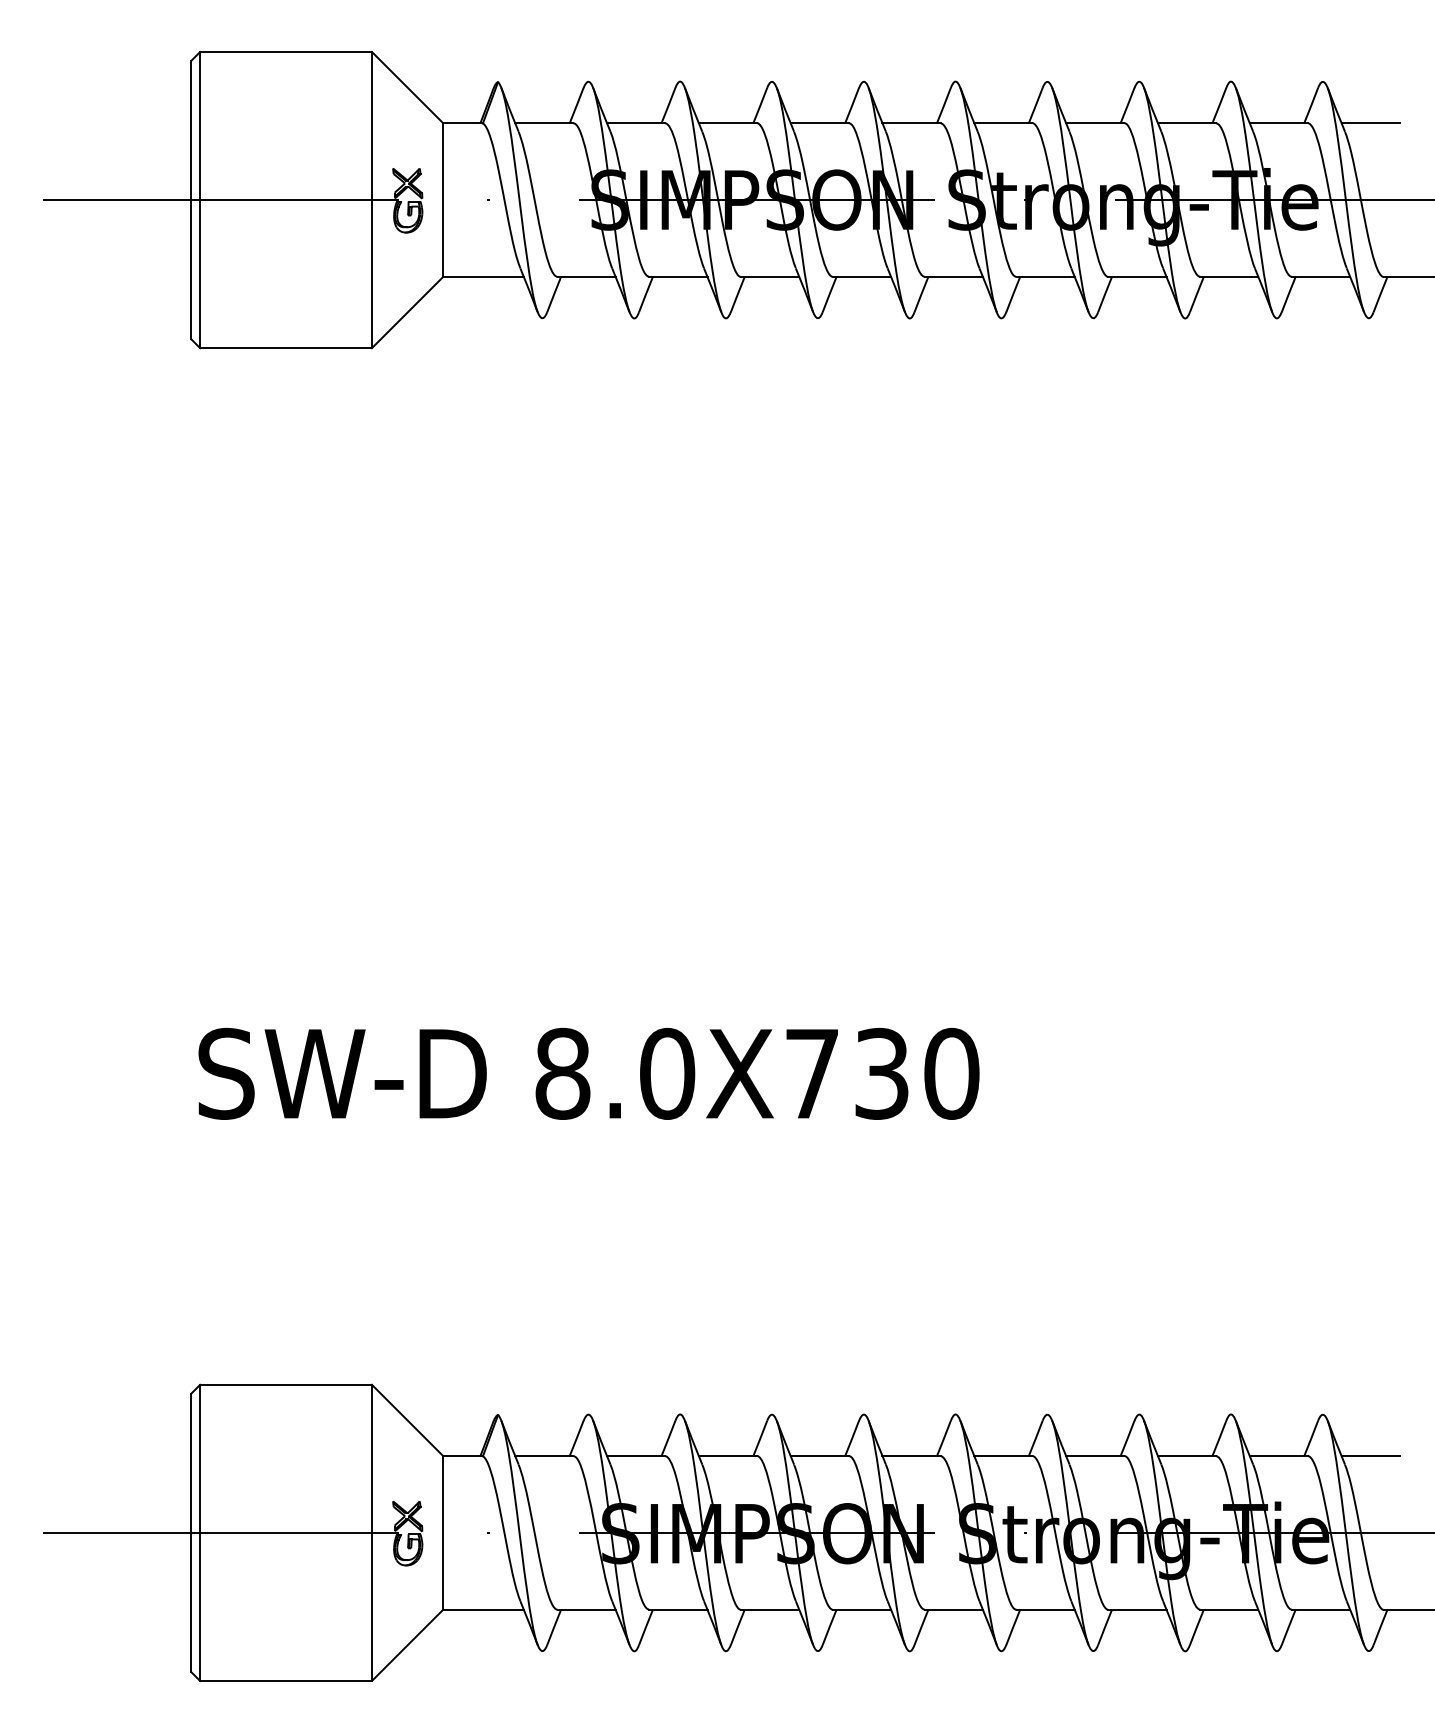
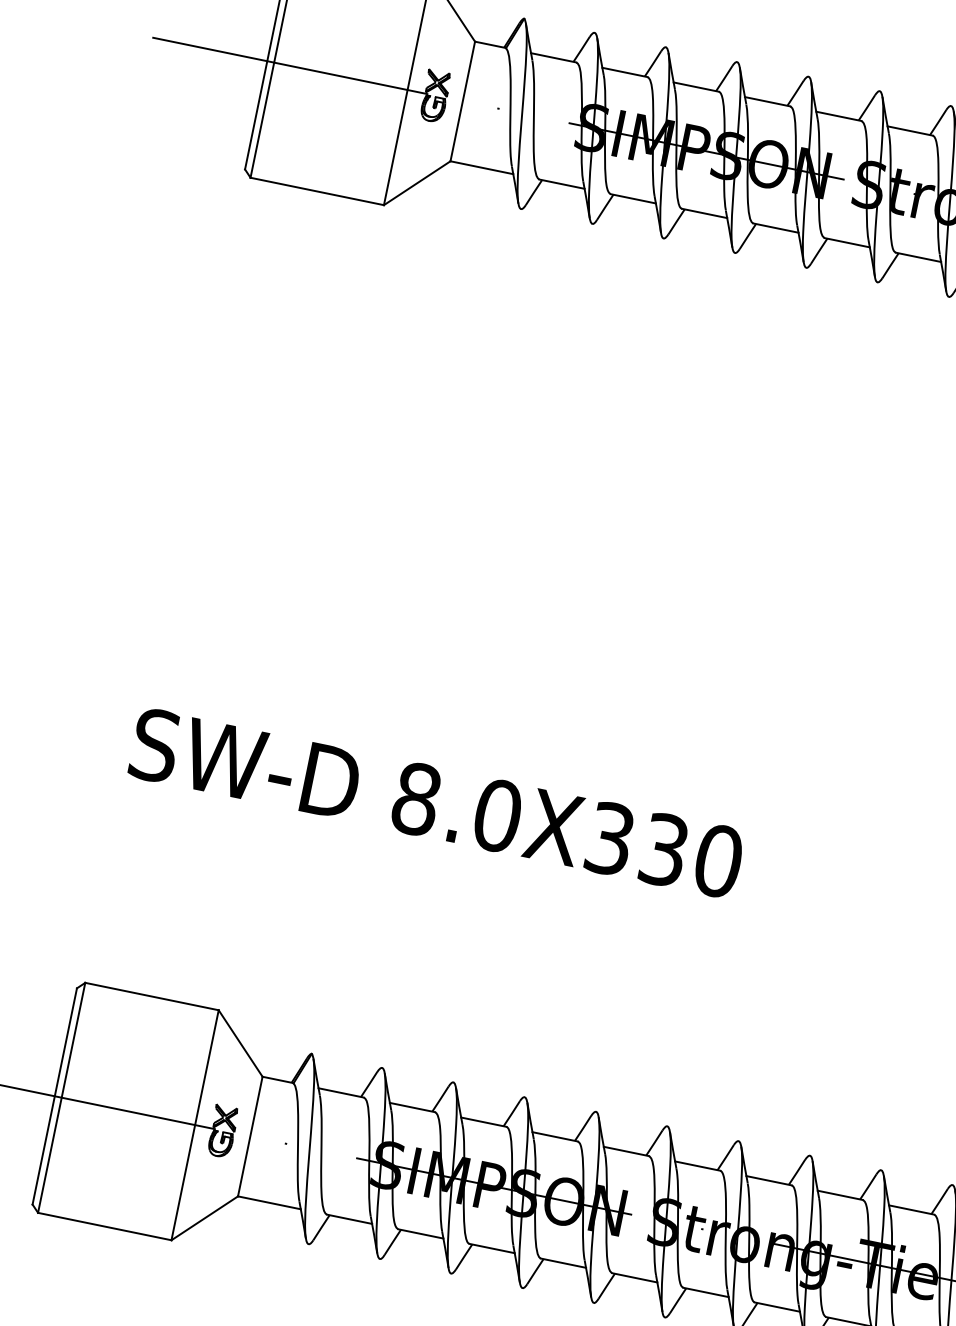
text: (812, 1073) -> (610, 838), 8.0X730 -> 8.0X330

